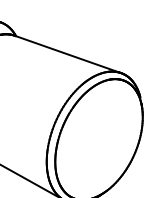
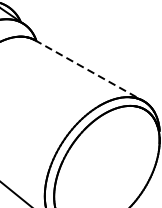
line: (67, 54) -> (88, 70), solid -> dashed

